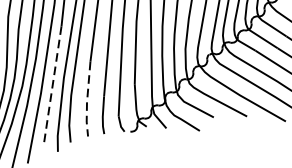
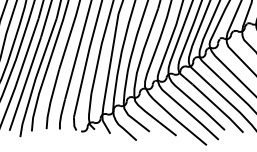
line: (52, 86) -> (25, 84), dashed -> solid
line: (87, 100) -> (51, 100), dashed -> solid

